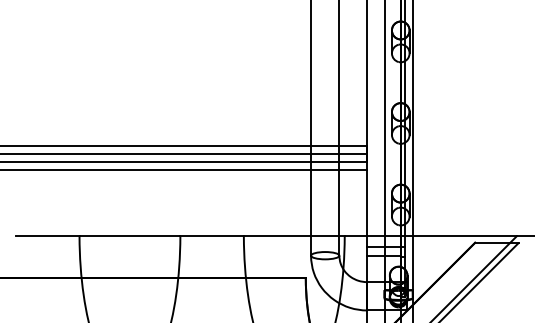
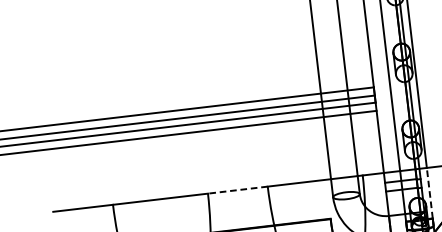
line: (212, 236) -> (238, 190), solid -> dashed
line: (412, 263) -> (429, 193), solid -> dashed

